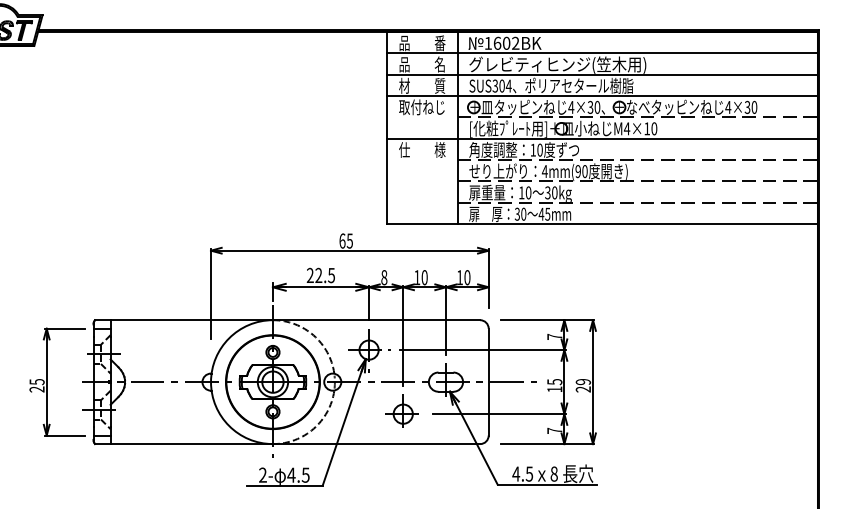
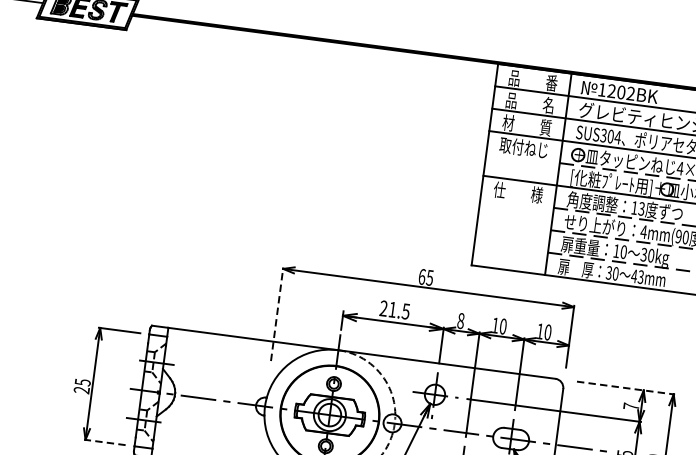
text: (497, 42) -> (611, 90), 1602BK -> 1202BK
text: (539, 149) -> (641, 208), 10 -> 13
text: (547, 213) -> (640, 276), 45mm -> 43mm
text: (318, 274) -> (392, 308), 22.5 -> 21.5
line: (211, 294) -> (277, 314), solid -> dashed
line: (547, 320) -> (625, 388), solid -> dashed
line: (65, 435) -> (105, 442), solid -> dashed

